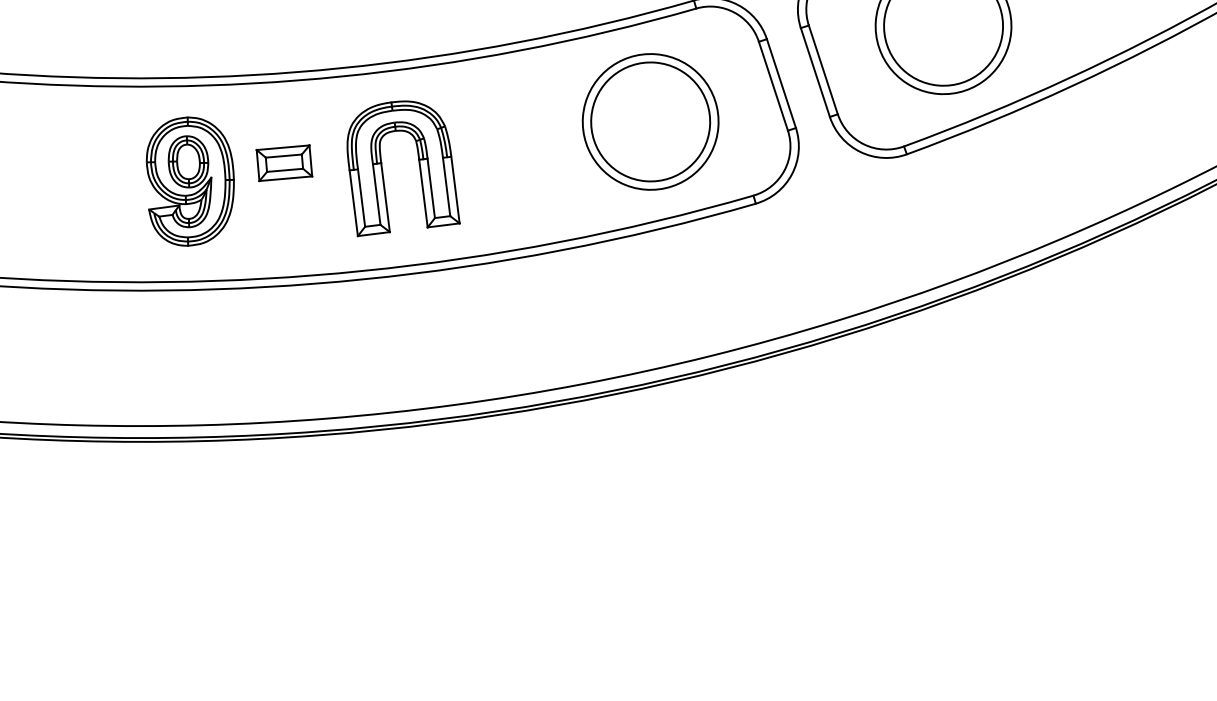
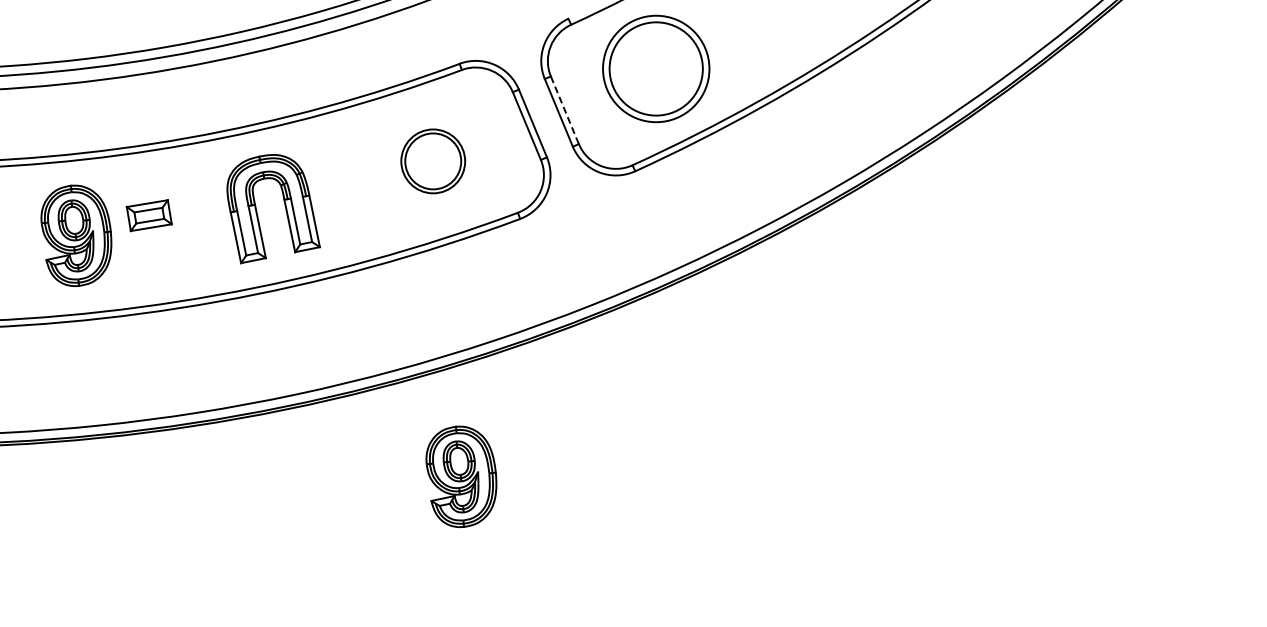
line: (822, 70) -> (564, 110), solid -> dashed
part: (651, 122) -> (433, 161), size x0.6
part: (418, 168) -> (284, 206), moved
part: (655, 525) -> (461, 476), added

